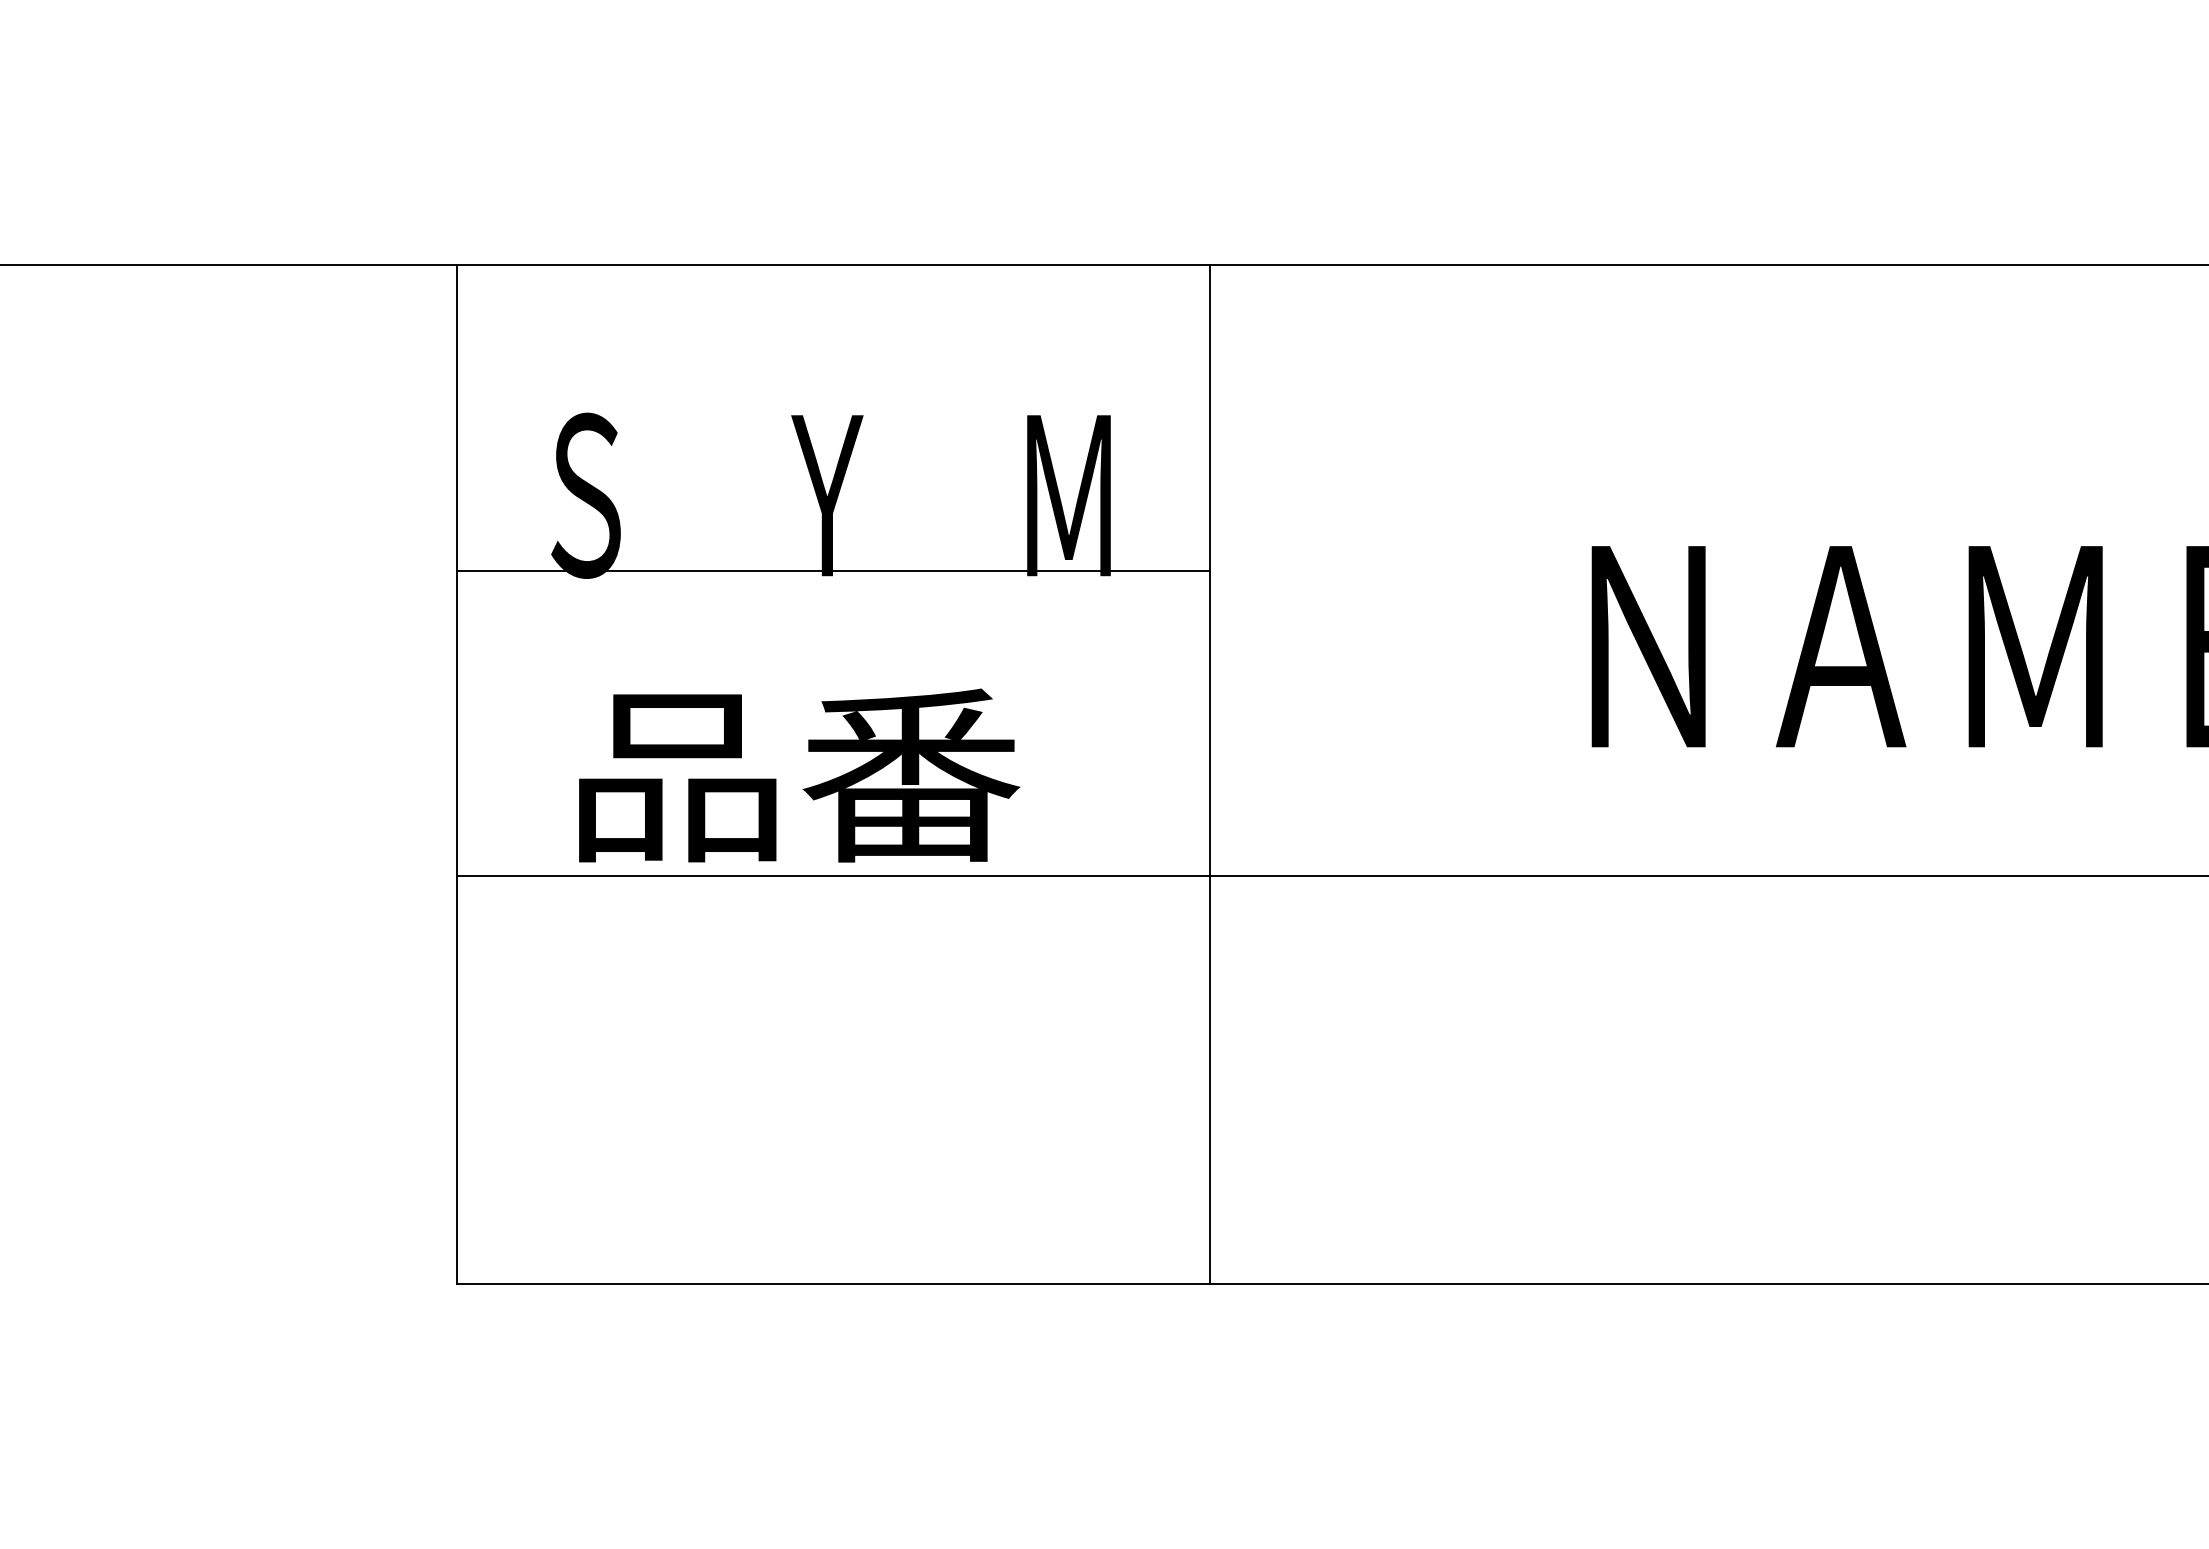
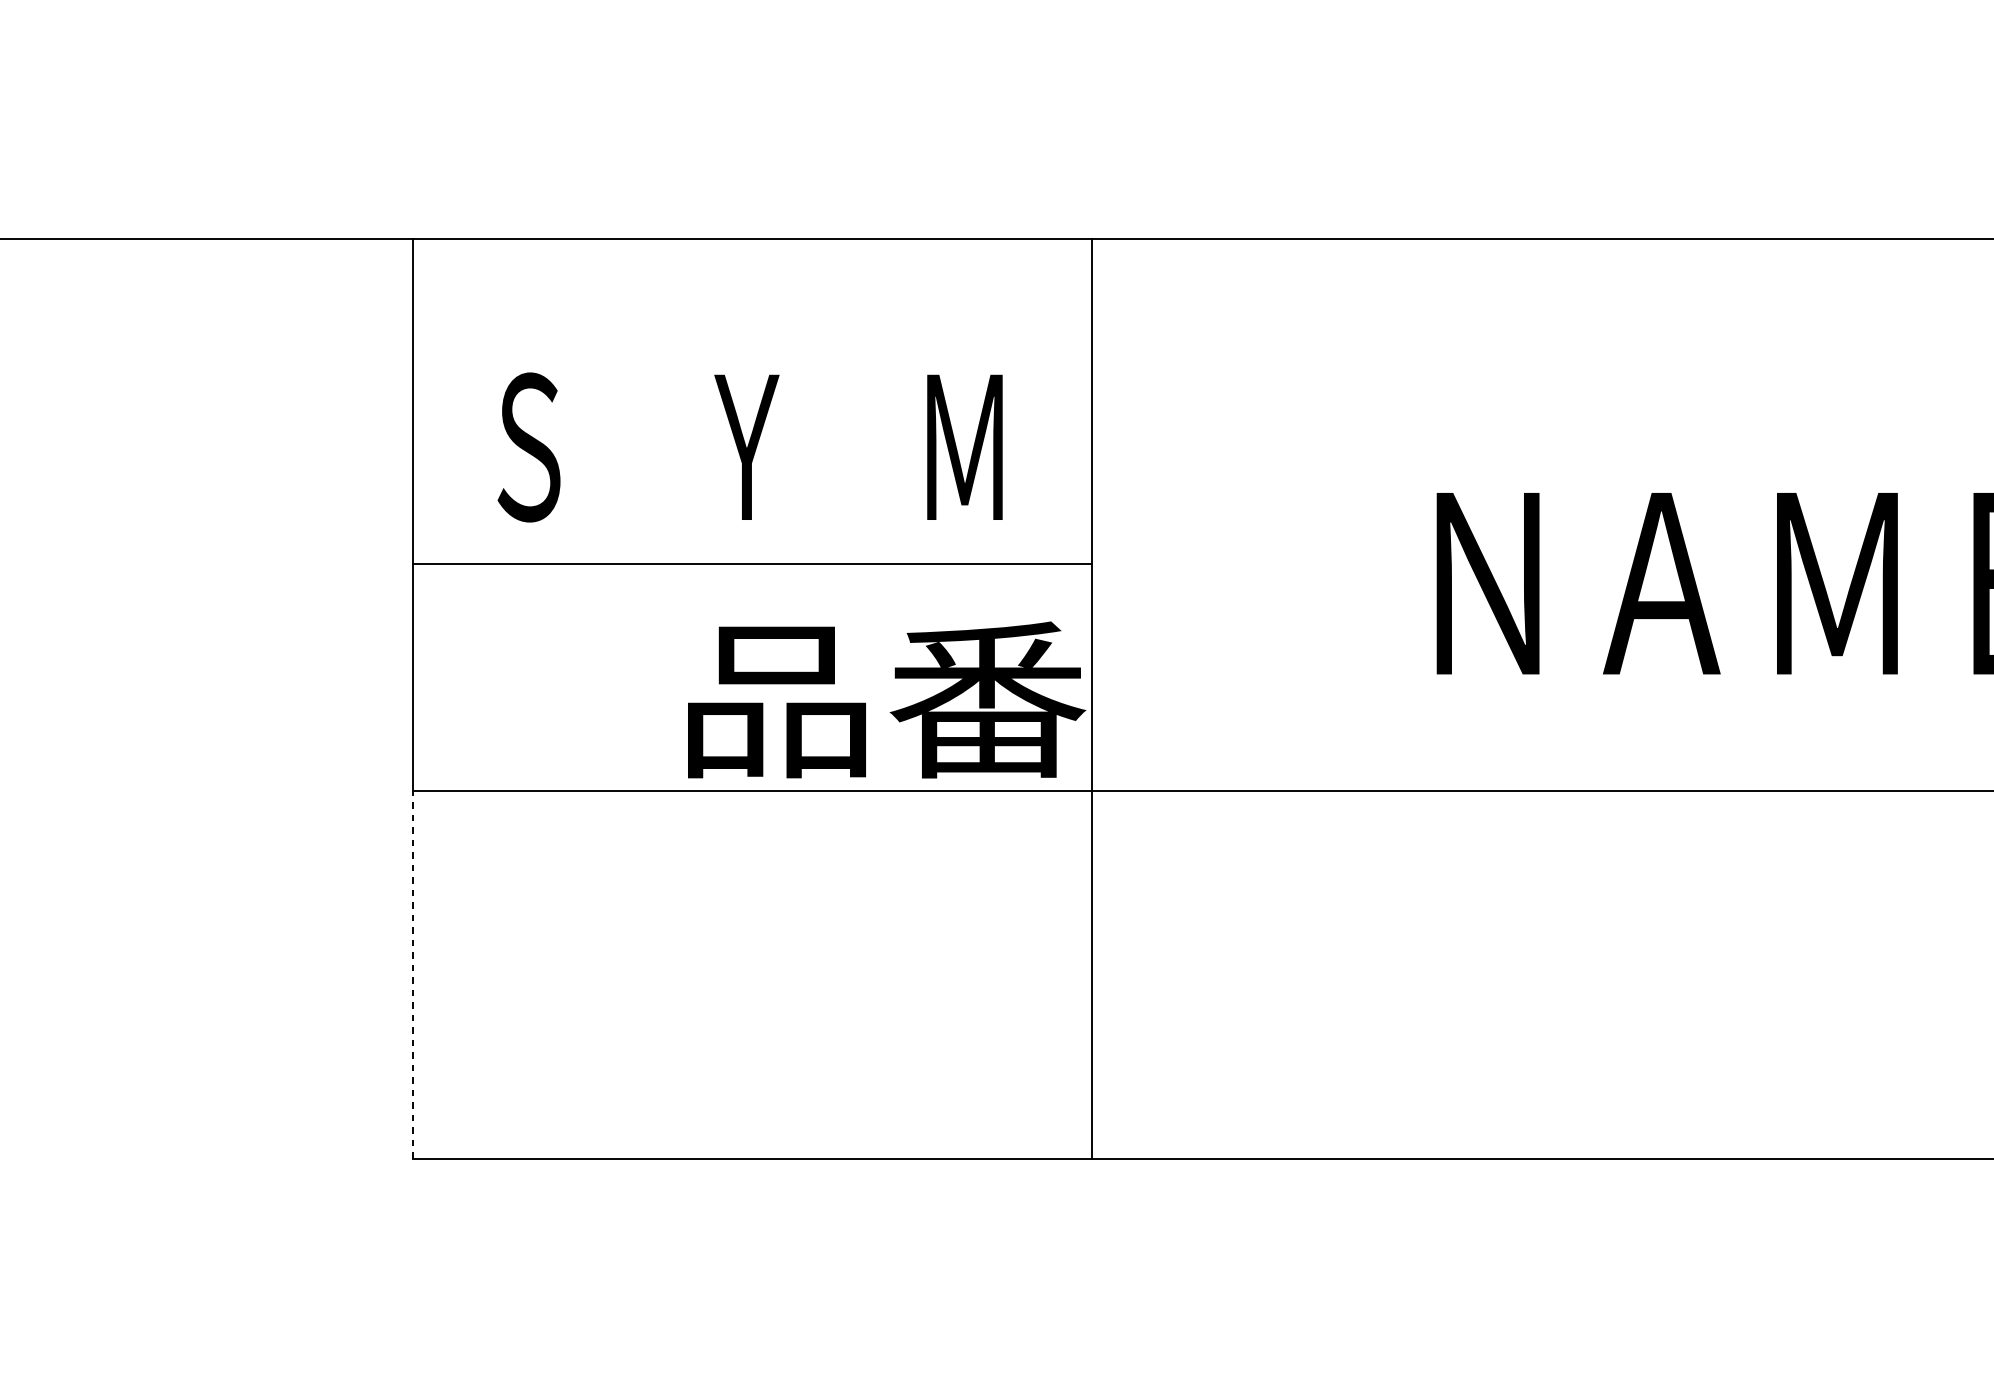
line: (833, 570) -> (752, 563), moved
text: (799, 775) -> (886, 699), moved
line: (457, 1080) -> (413, 975), solid -> dashed

